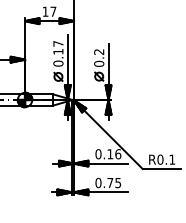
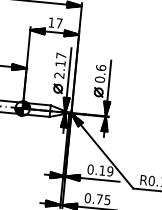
text: (99, 52) -> (101, 68), 0.2 -> 0.6
text: (58, 63) -> (59, 75), 0.17 -> 2.17
text: (118, 154) -> (110, 171), 0.16 -> 0.19

